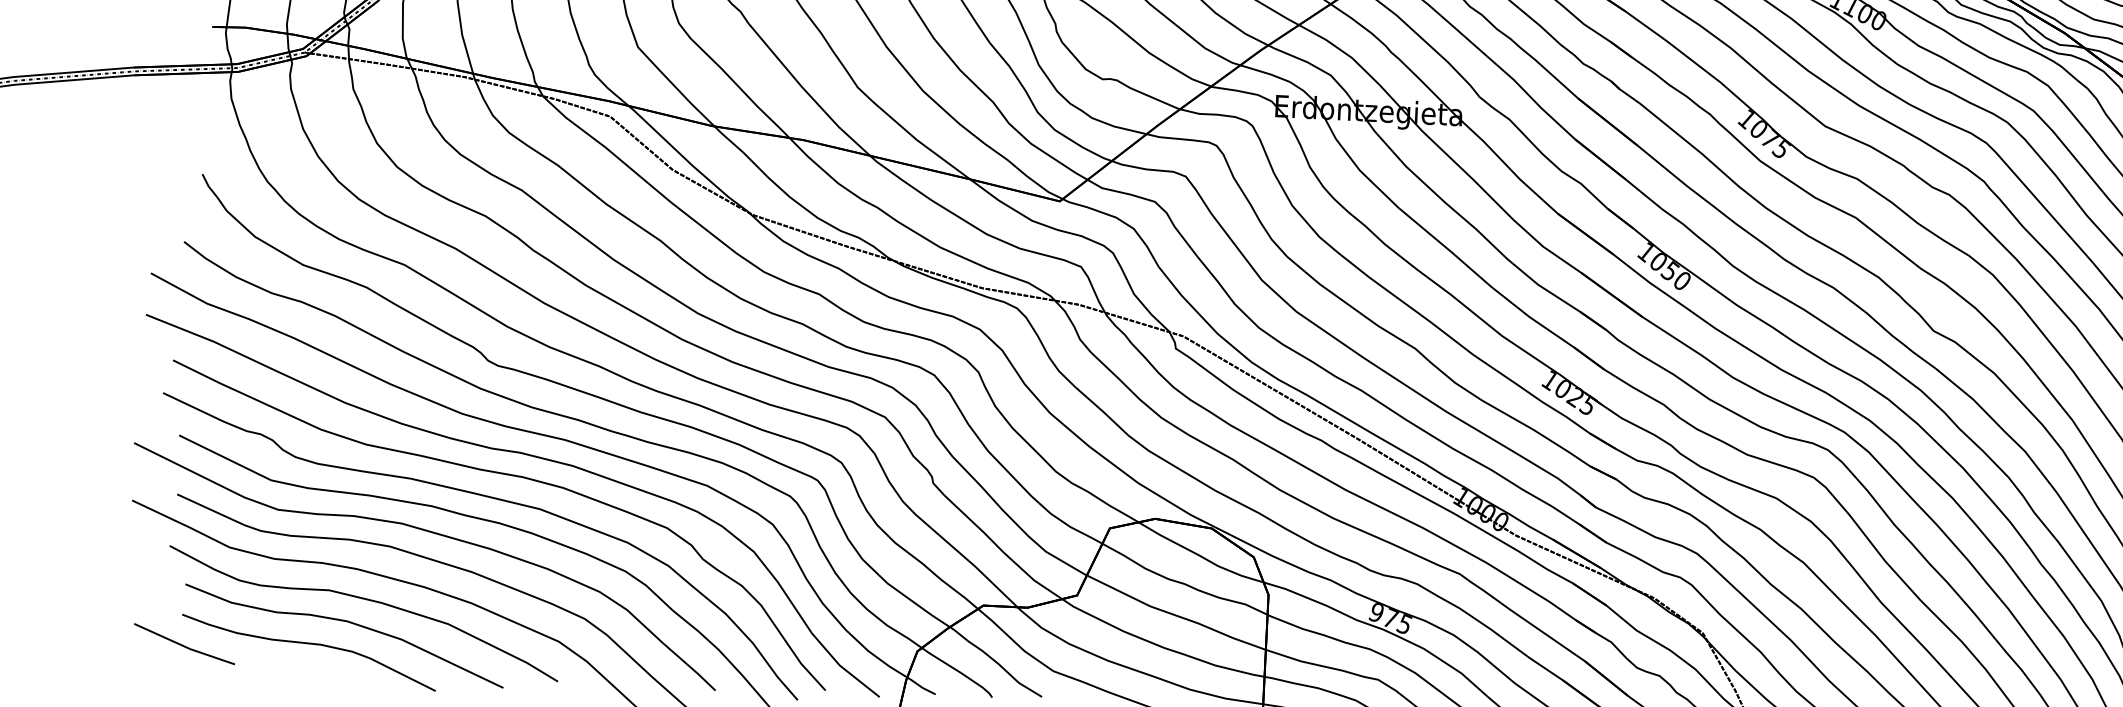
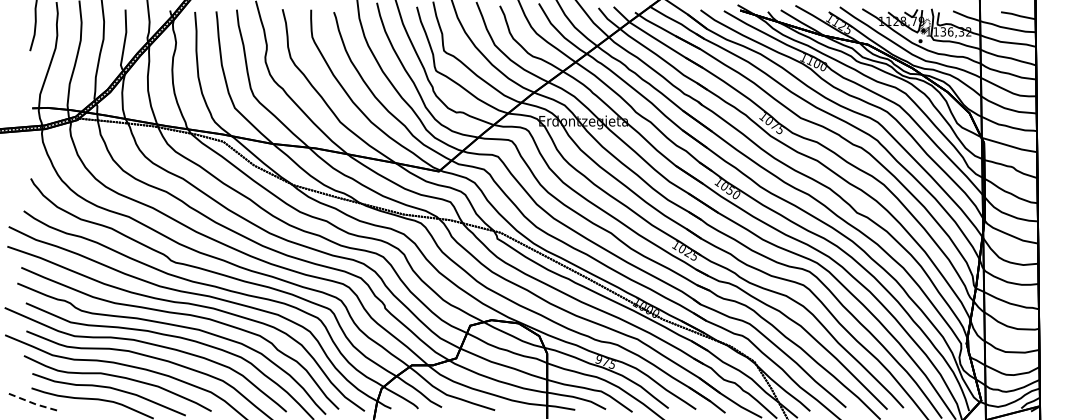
line: (184, 646) -> (33, 403), solid -> dashed

